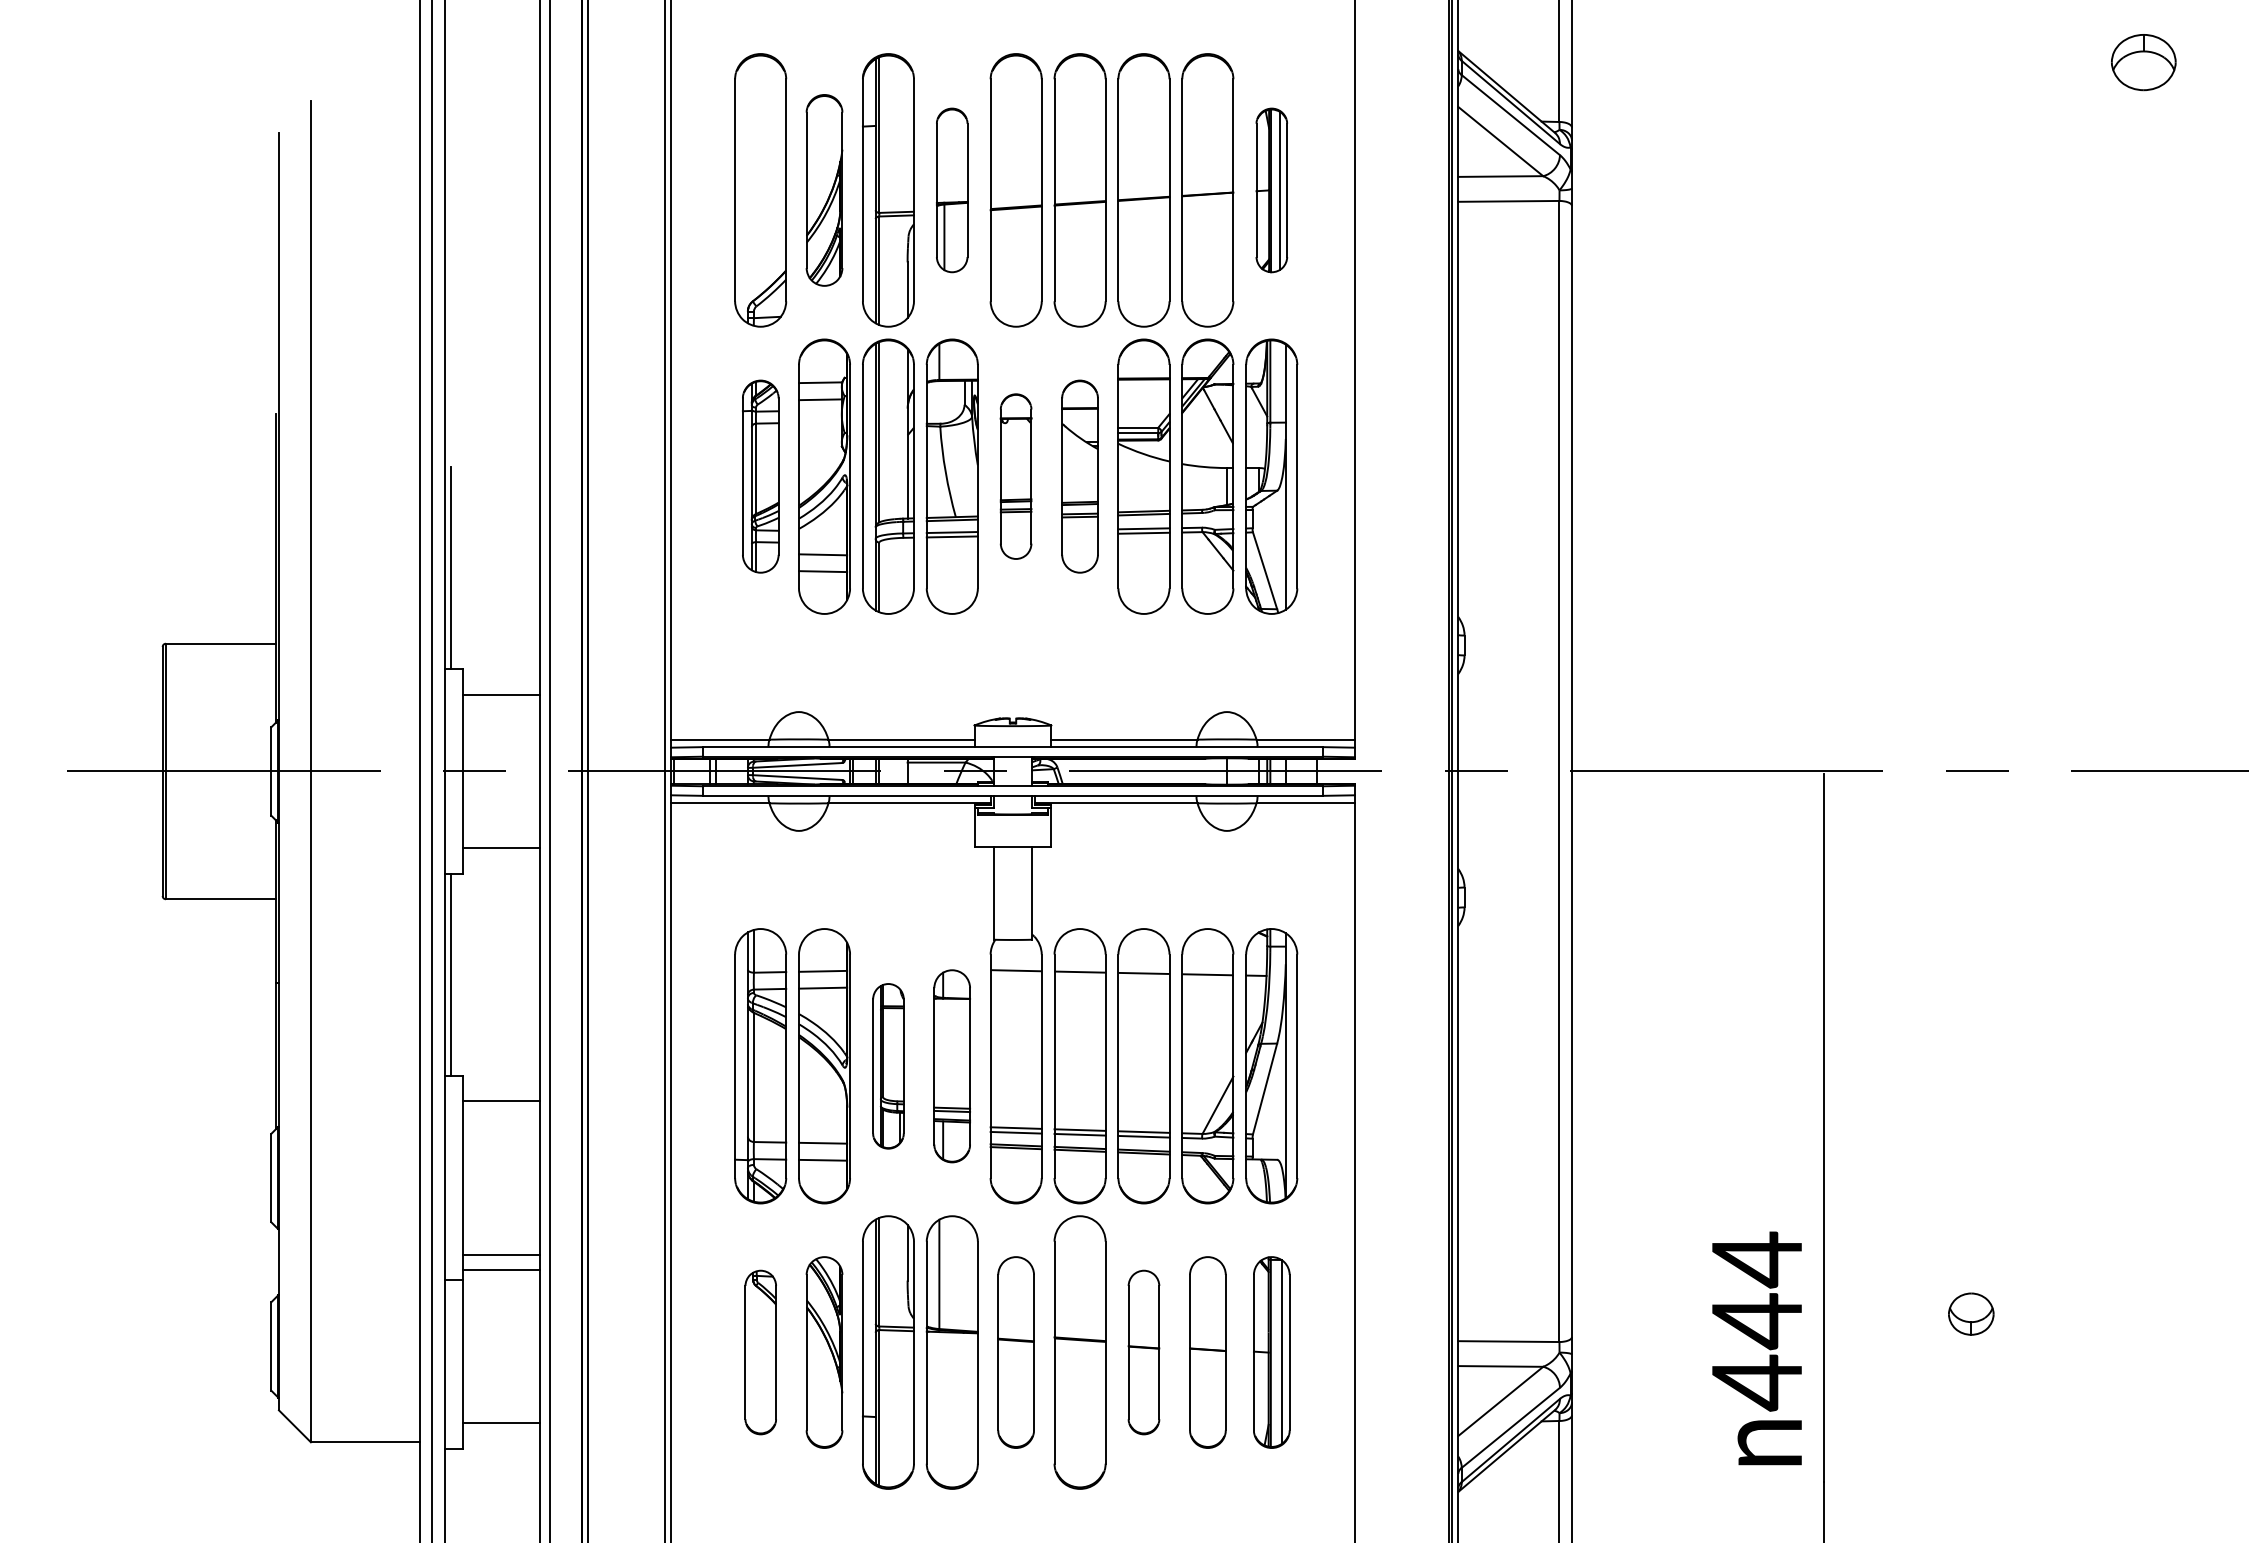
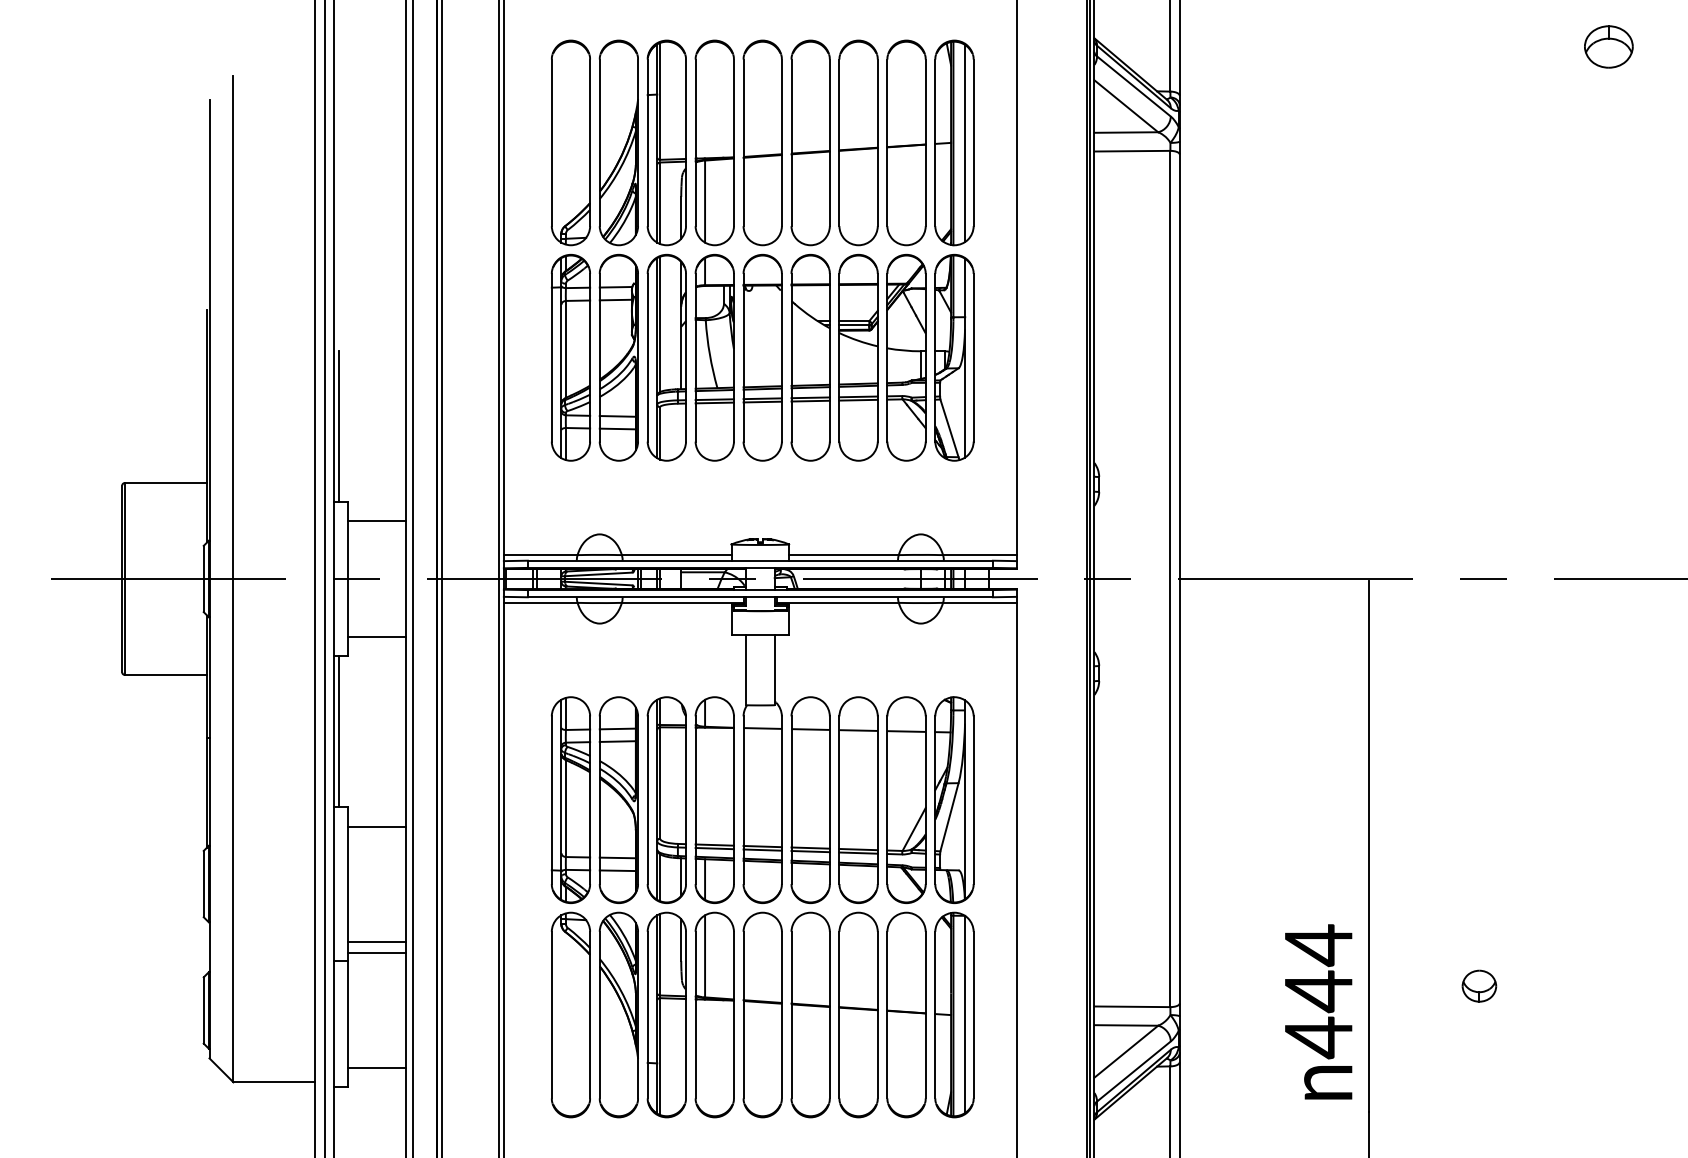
part: (824, 190) -> (618, 143), size x1.43
part: (951, 190) -> (714, 143), size x1.67
part: (1271, 190) -> (954, 143), size x1.67
part: (760, 476) -> (570, 357), size x1.43
part: (1015, 476) -> (762, 357), size x1.67
part: (1079, 476) -> (810, 357), size x1.43
part: (888, 1066) -> (666, 800), size x1.67
part: (951, 1066) -> (714, 800), size x1.43
part: (760, 1352) -> (570, 1014), size x1.67
part: (824, 1352) -> (618, 1014), size x1.43
part: (1015, 1352) -> (762, 1014), size x1.43
part: (1143, 1352) -> (858, 1014), size x1.67
part: (1207, 1352) -> (906, 1014), size x1.43
part: (1271, 1352) -> (954, 1014), size x1.43

